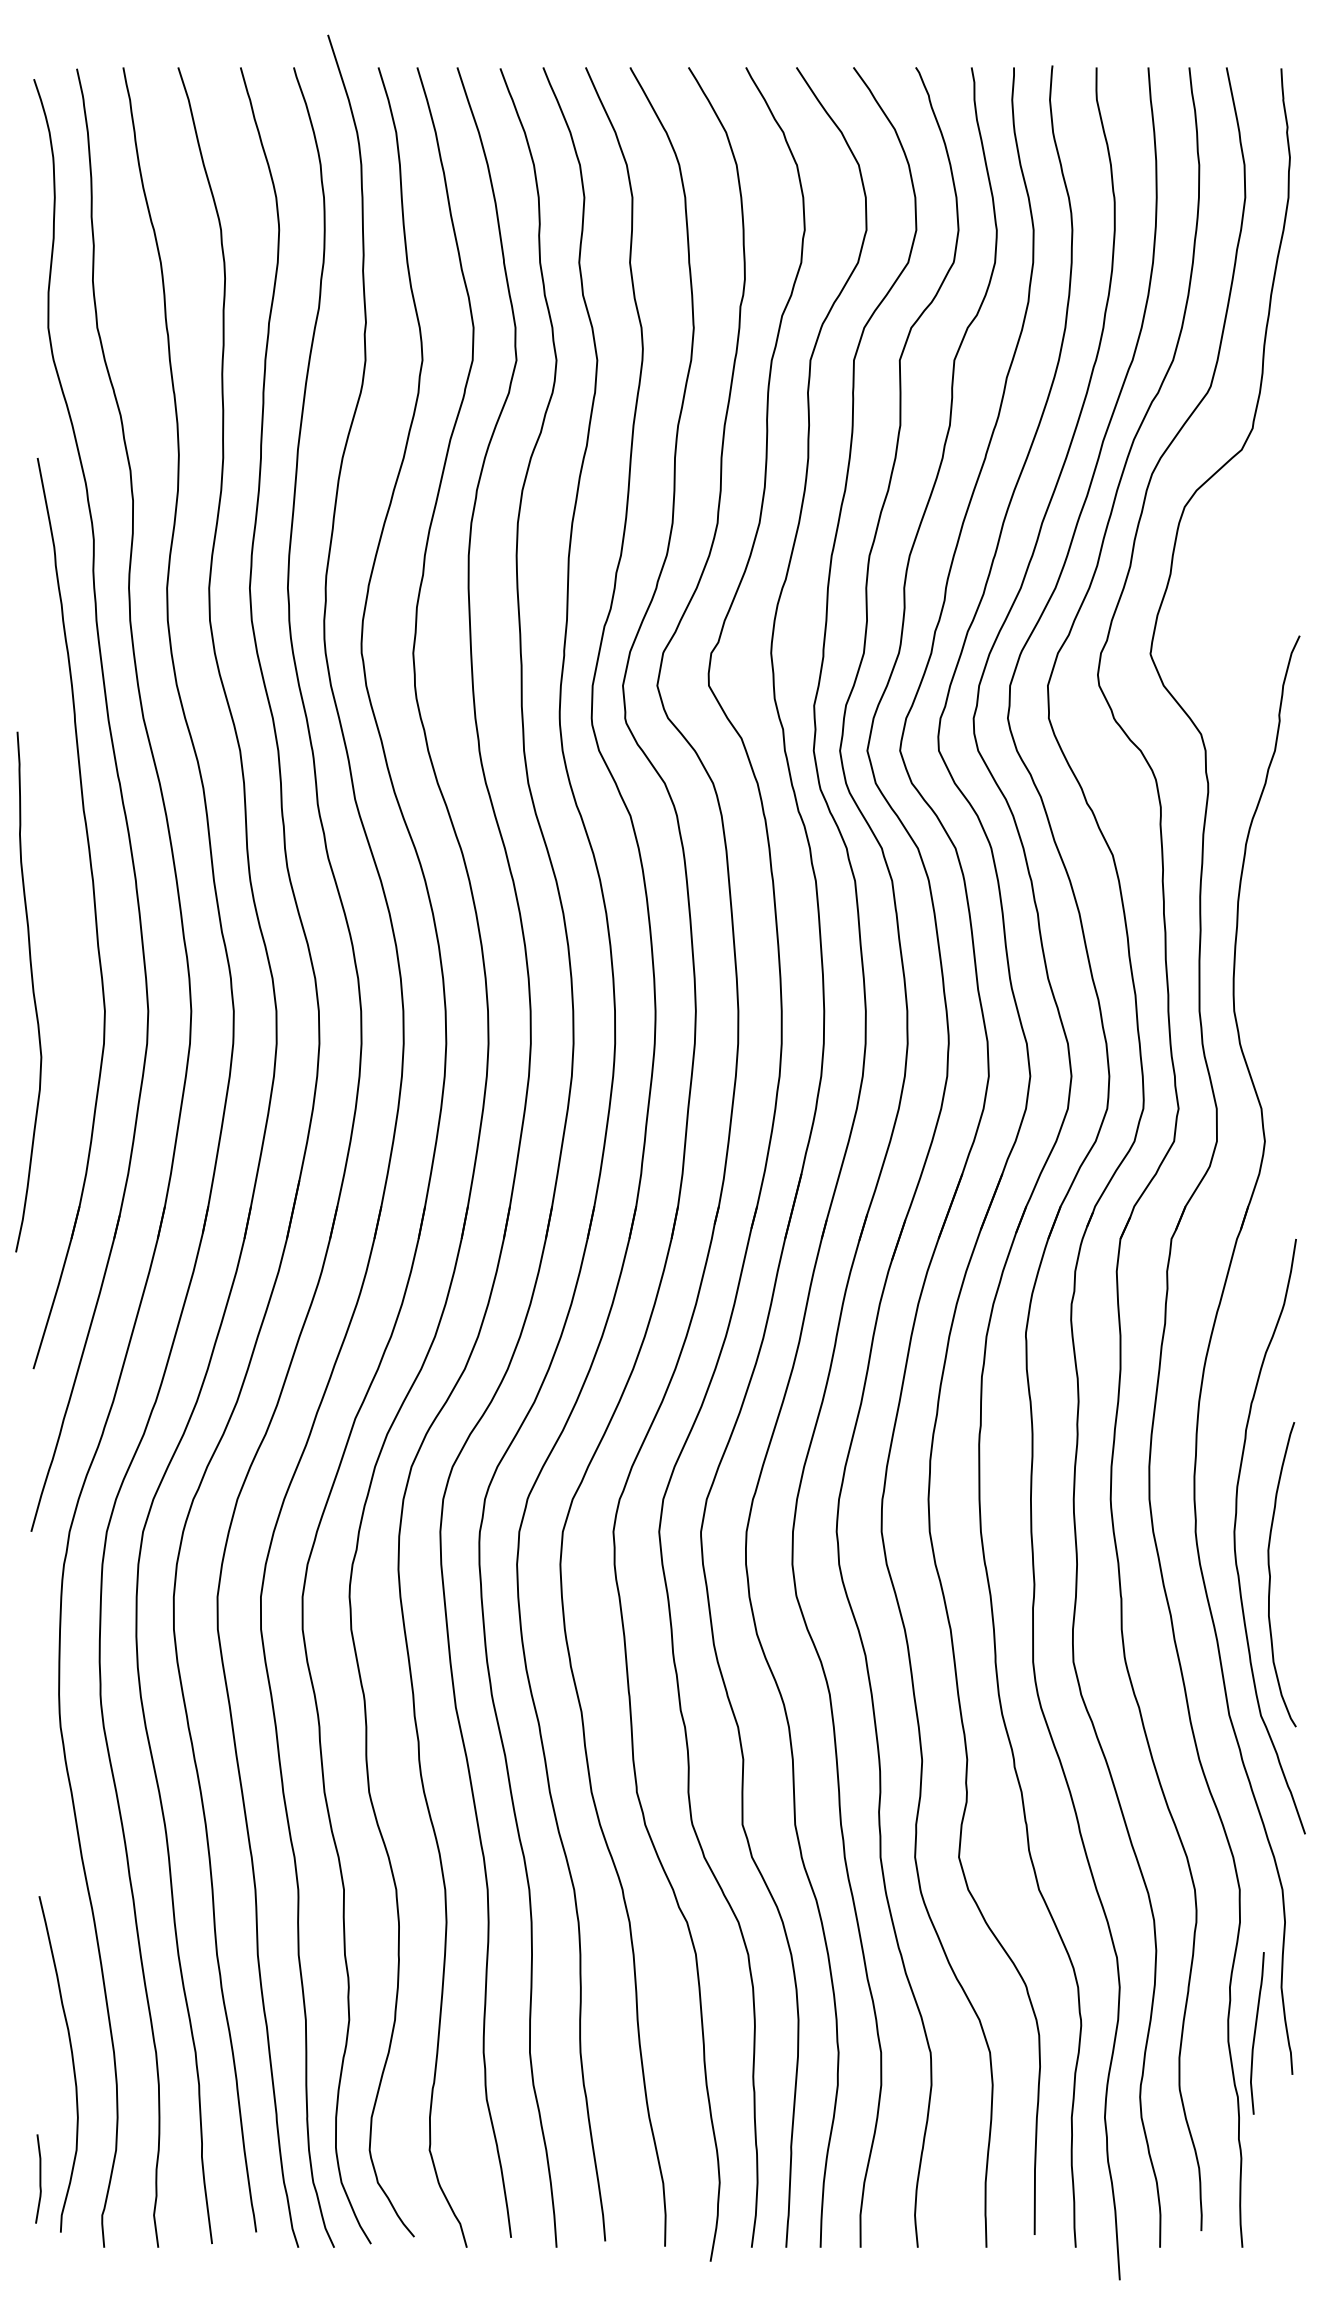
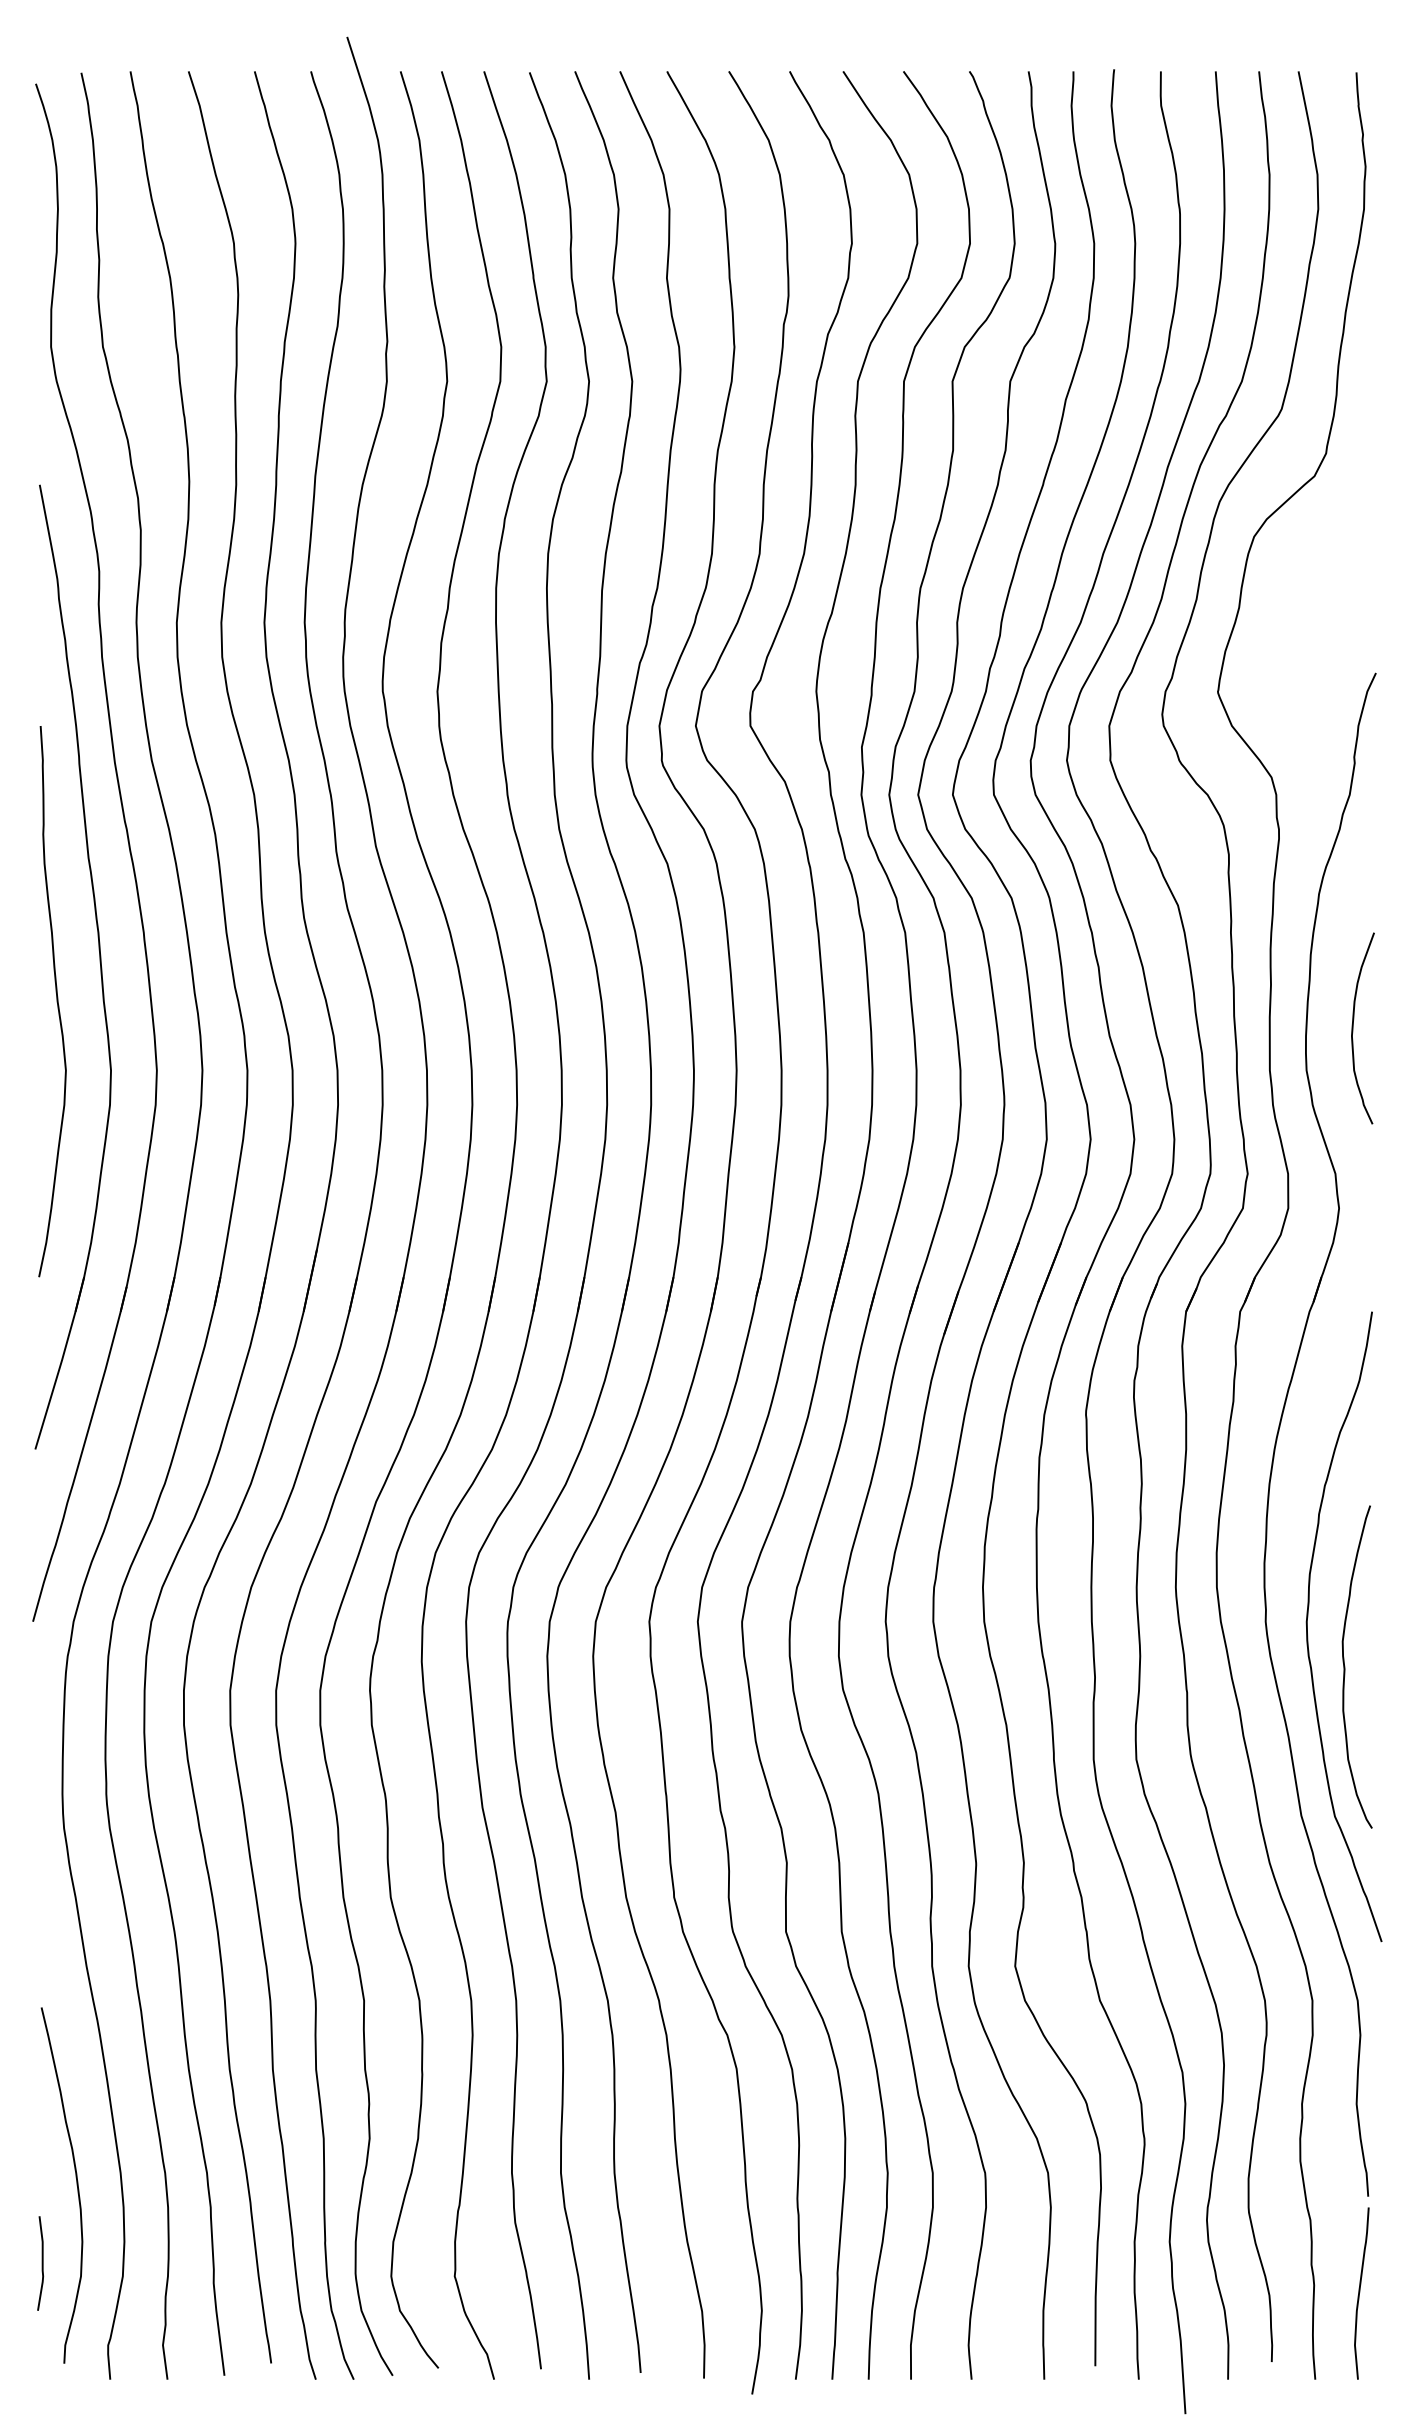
curve: (1278, 970) -> (1353, 1027), added
curve: (32, 991) -> (56, 1000), moved
curve: (1255, 2033) -> (1359, 2293), moved
curve: (39, 2178) -> (41, 2262), moved

